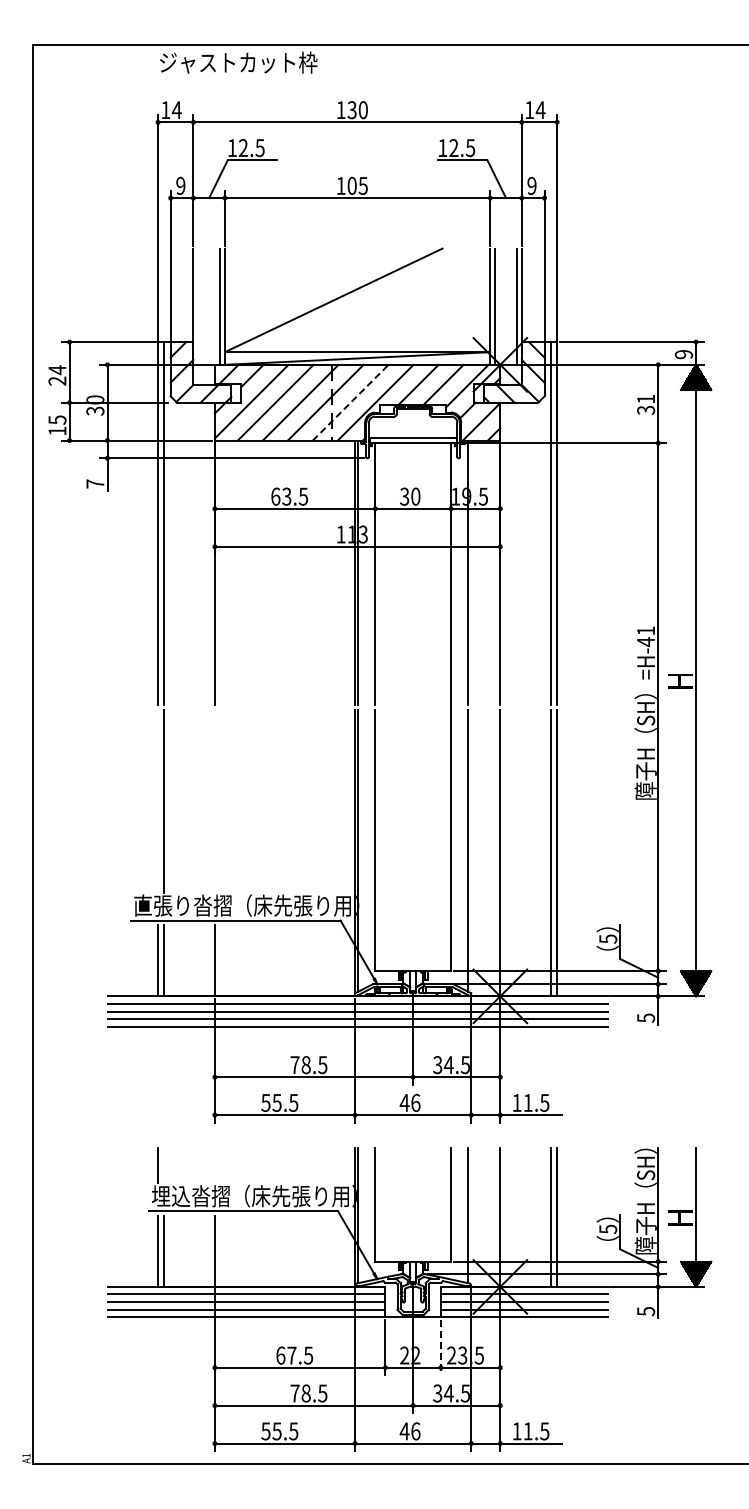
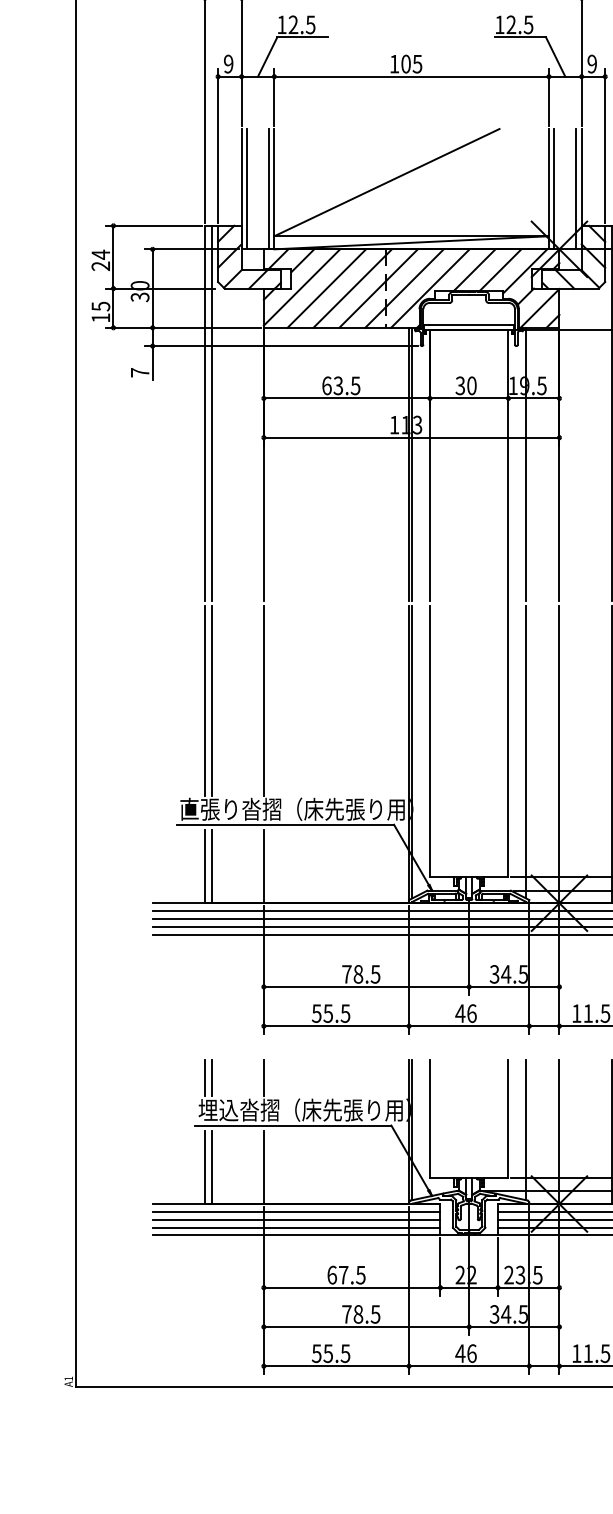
line: (198, 306) -> (246, 188), added
line: (350, 402) -> (404, 288), dashed -> solid
line: (158, 801) -> (205, 701), added
line: (214, 801) -> (263, 701), added
line: (164, 1164) -> (211, 1077), added
line: (214, 1164) -> (263, 1077), added
line: (440, 1347) -> (497, 1266), dashed -> solid

